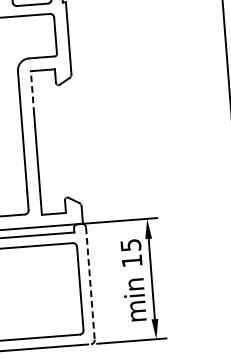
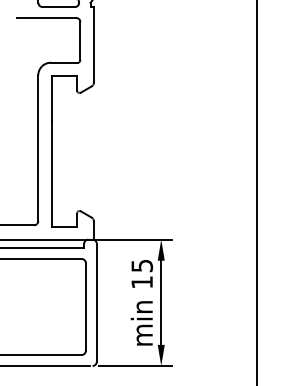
line: (32, 92) -> (51, 98), dashed -> solid
line: (90, 283) -> (96, 302), dashed -> solid

